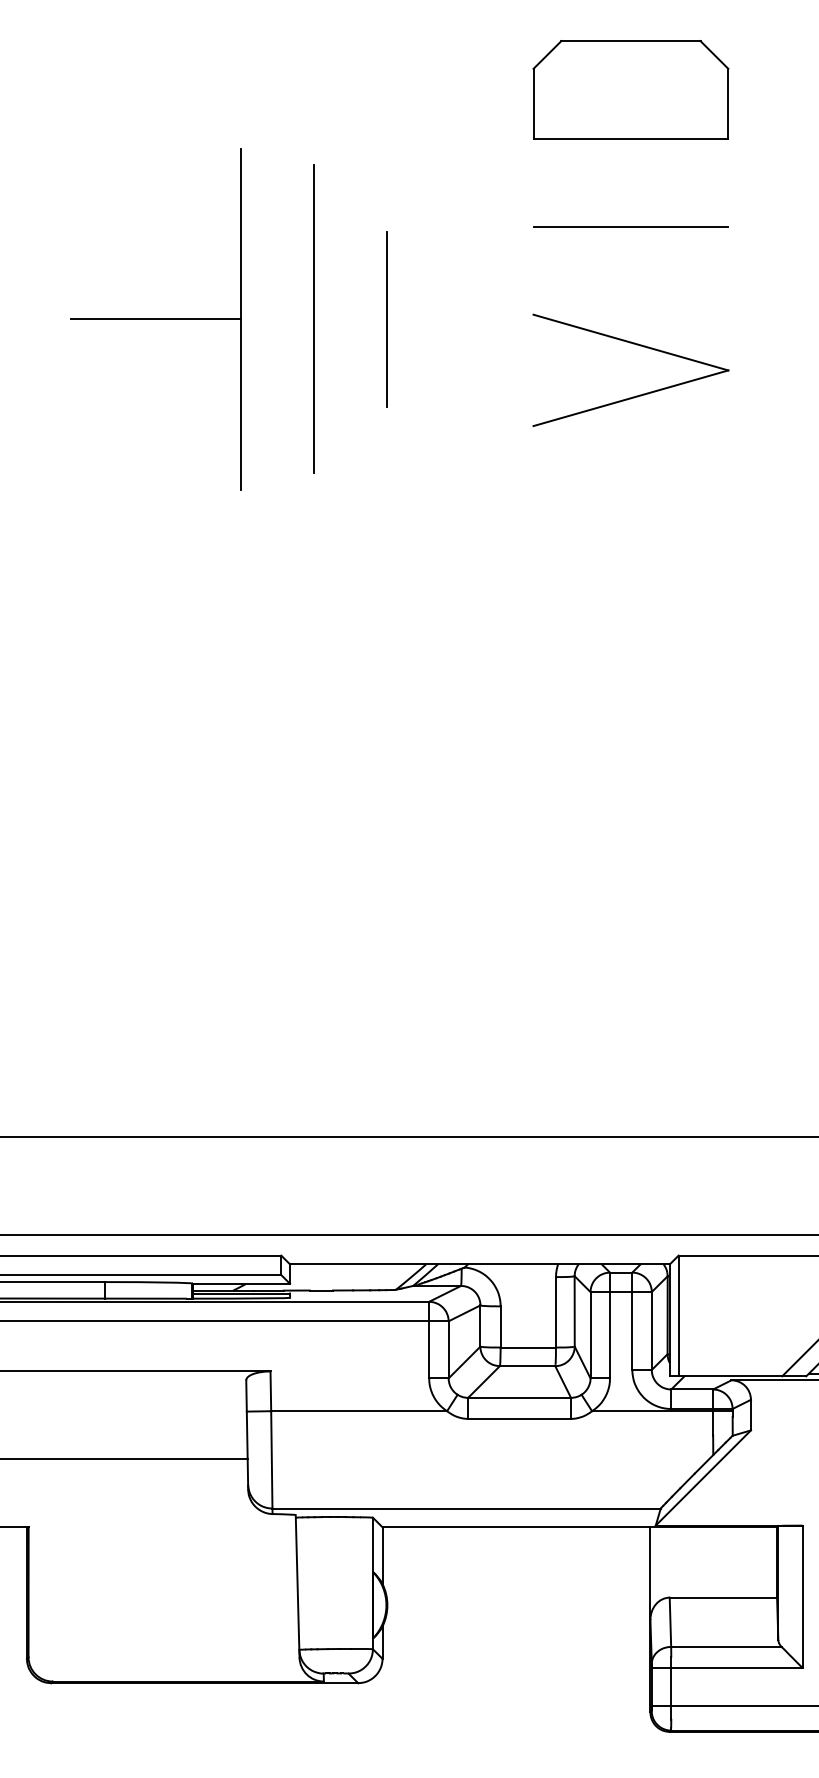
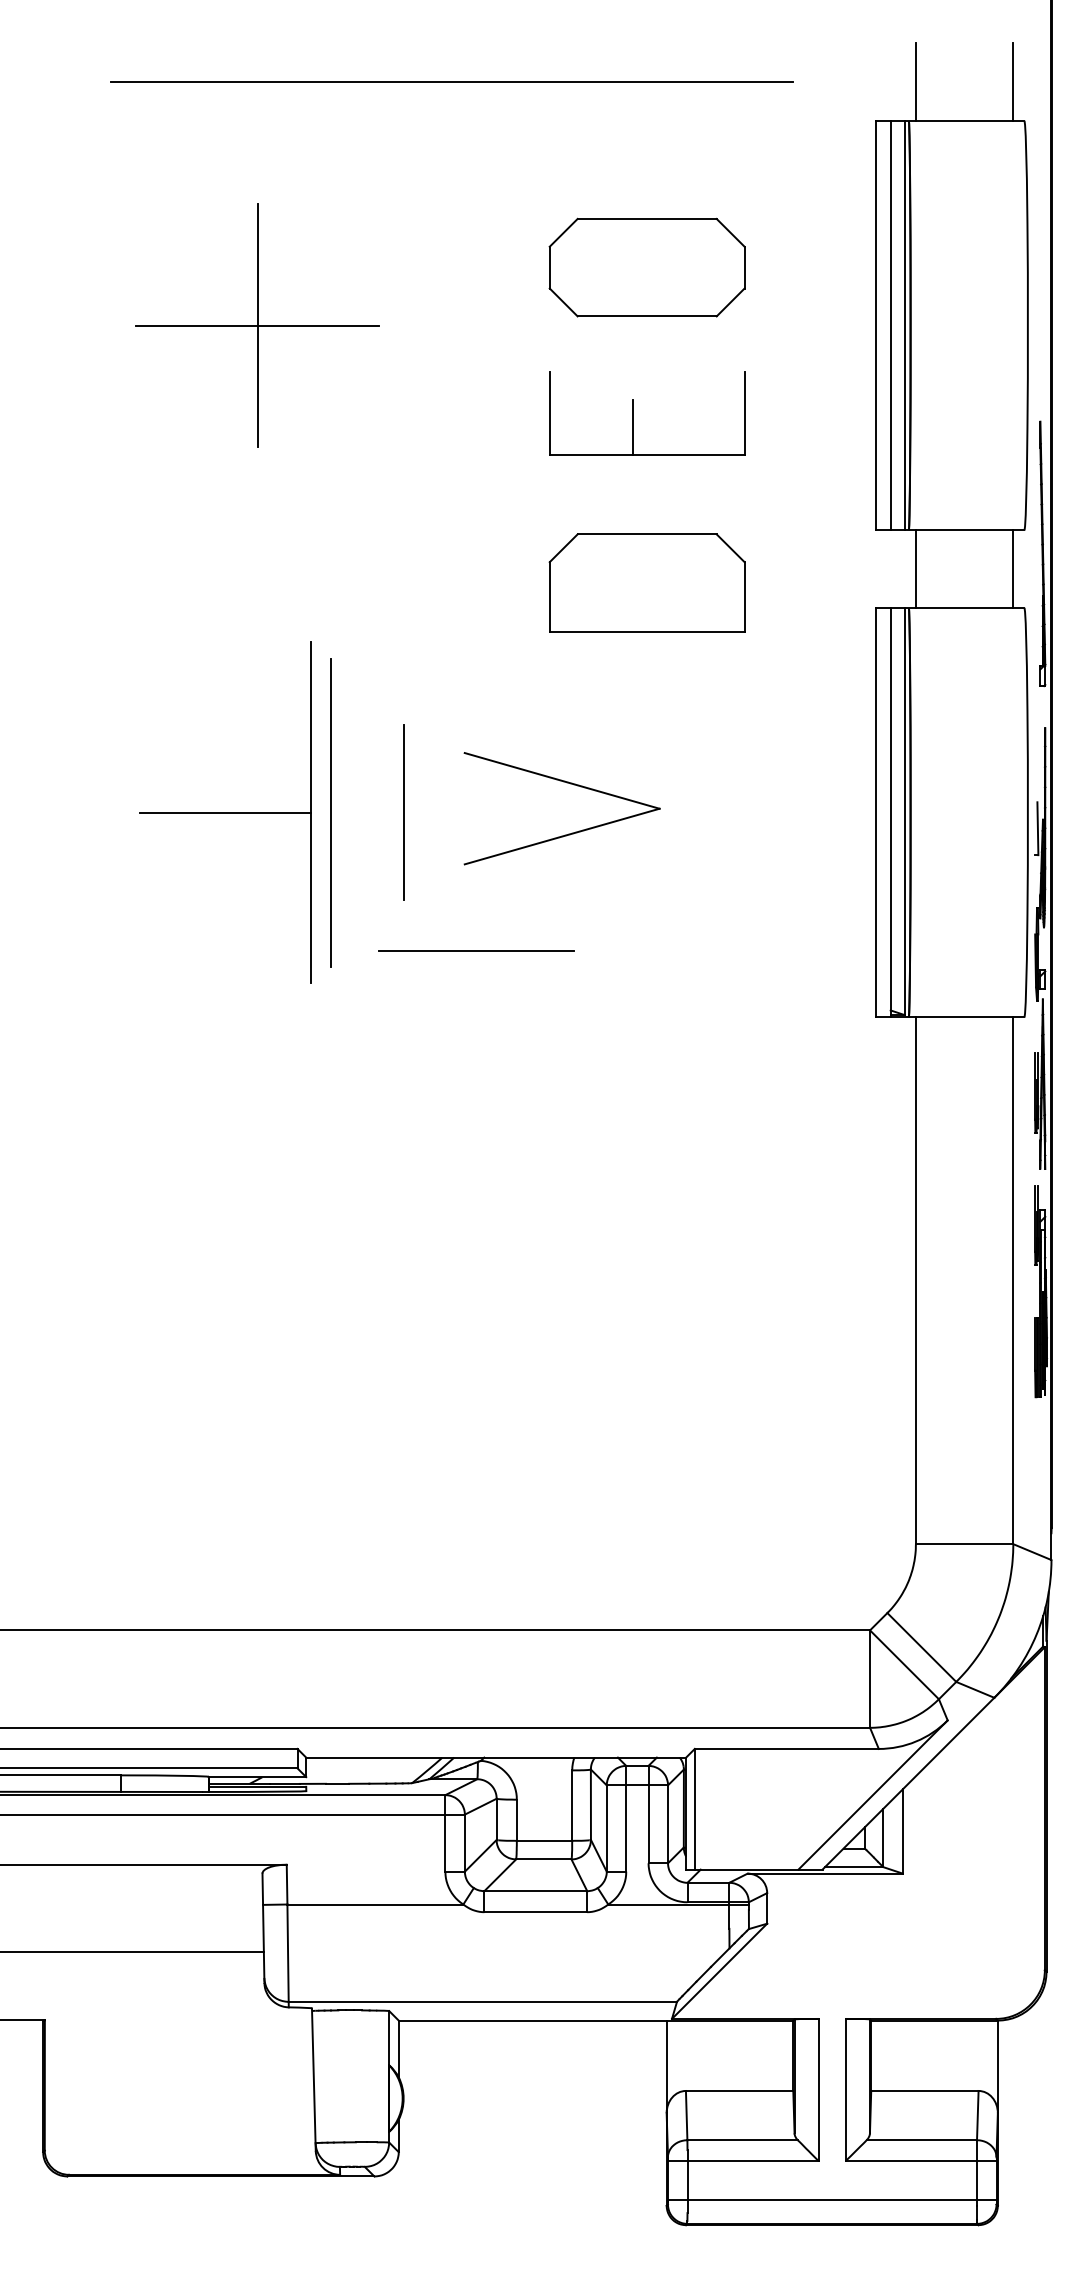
line: (631, 226) -> (476, 950), moved
part: (156, 319) -> (225, 812), moved
part: (635, 345) -> (566, 783), moved

